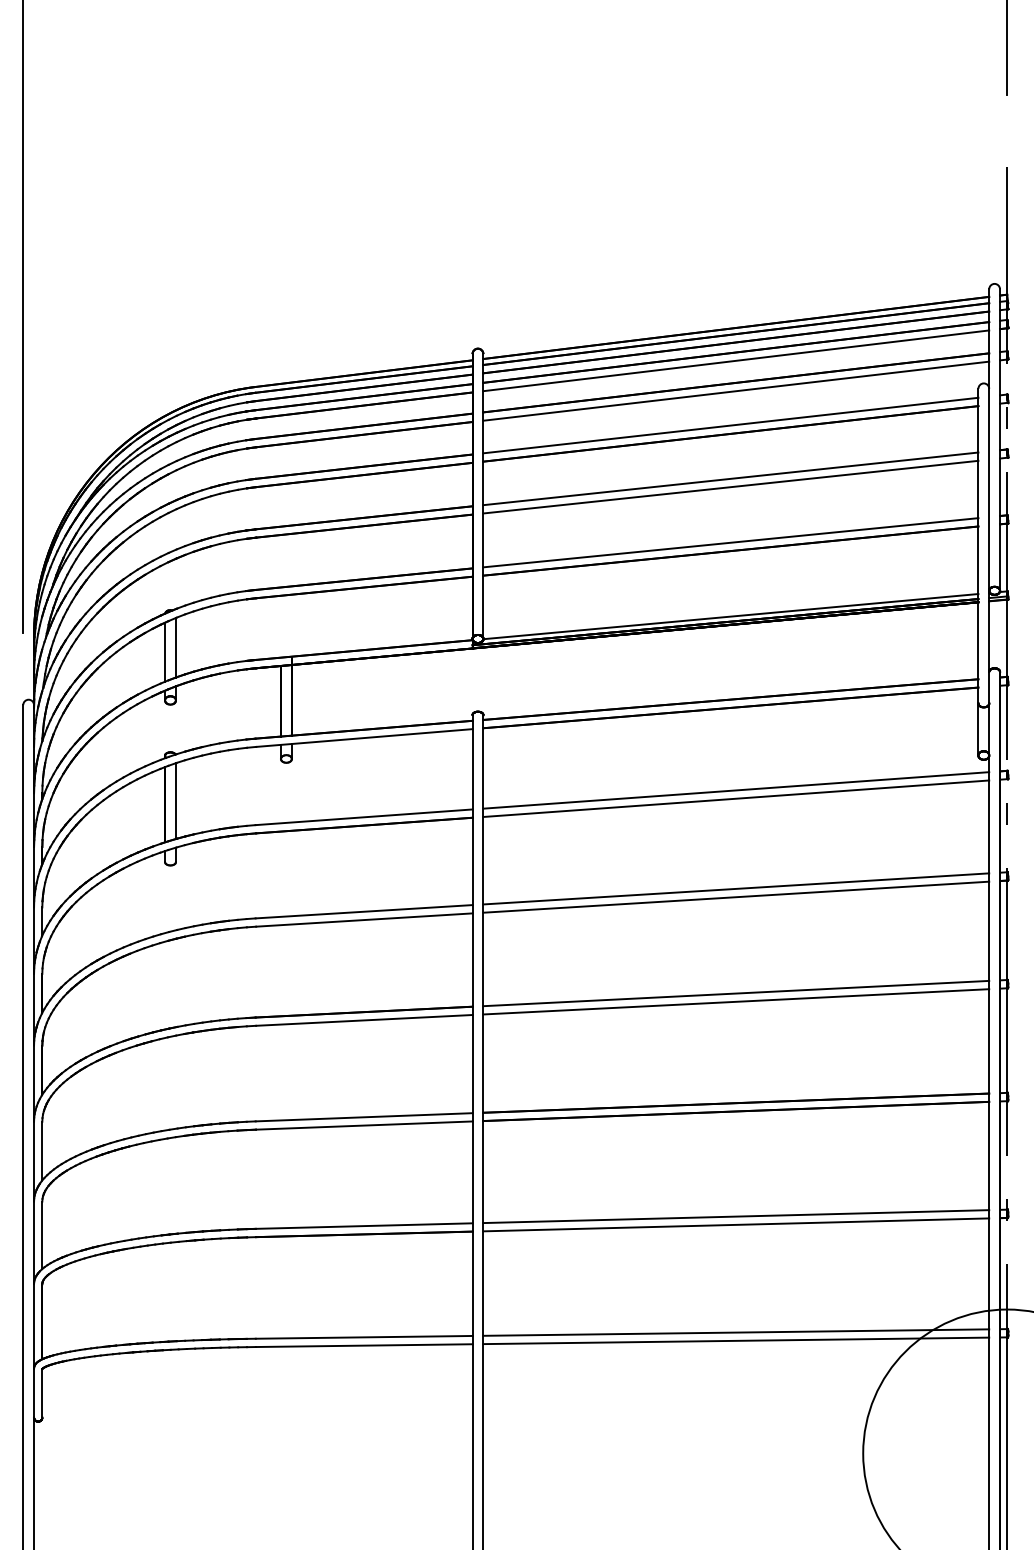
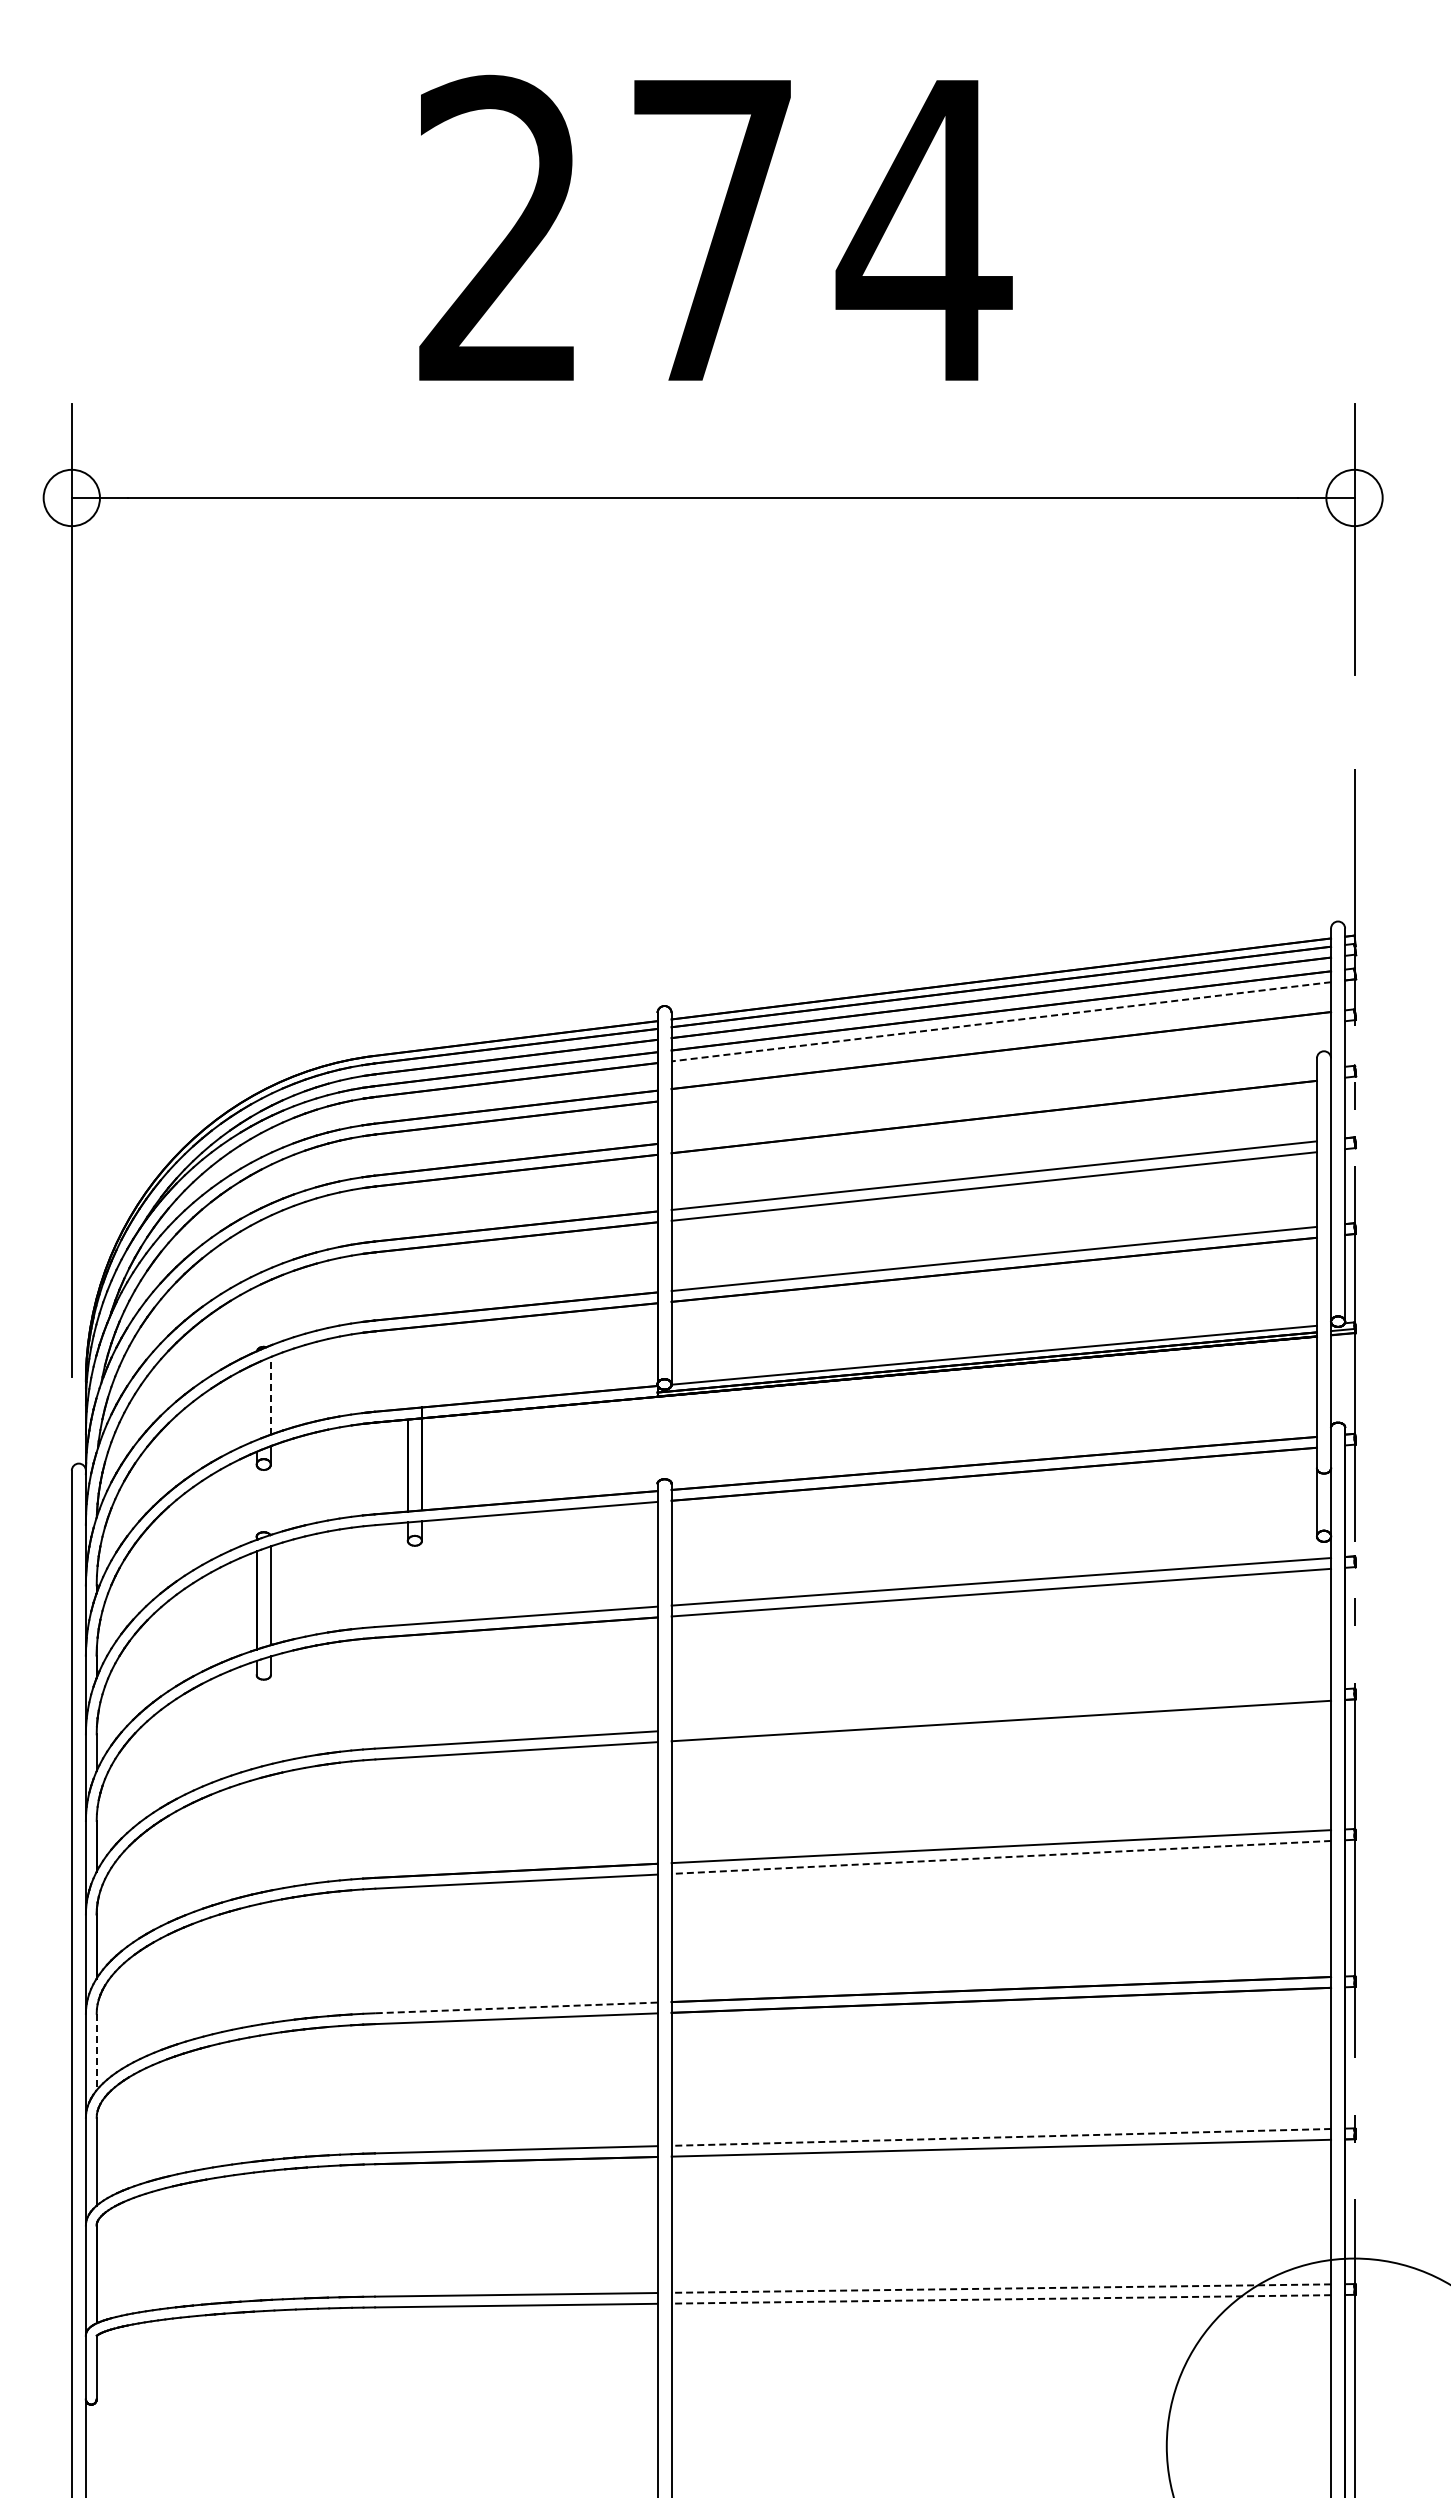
line: (735, 360) -> (1000, 1021), solid -> dashed
line: (736, 390) -> (1001, 1060), removed
line: (730, 425) -> (993, 1106), removed
line: (175, 647) -> (270, 1395), solid -> dashed
line: (164, 652) -> (256, 1401), removed
line: (736, 888) -> (1001, 1709), removed
line: (735, 1001) -> (1000, 1857), solid -> dashed
line: (363, 1116) -> (515, 2007), solid -> dashed
line: (42, 1151) -> (96, 2052), solid -> dashed
line: (736, 1216) -> (1001, 2137), solid -> dashed
line: (736, 1332) -> (1001, 2288), solid -> dashed
line: (736, 1340) -> (1001, 2299), solid -> dashed

